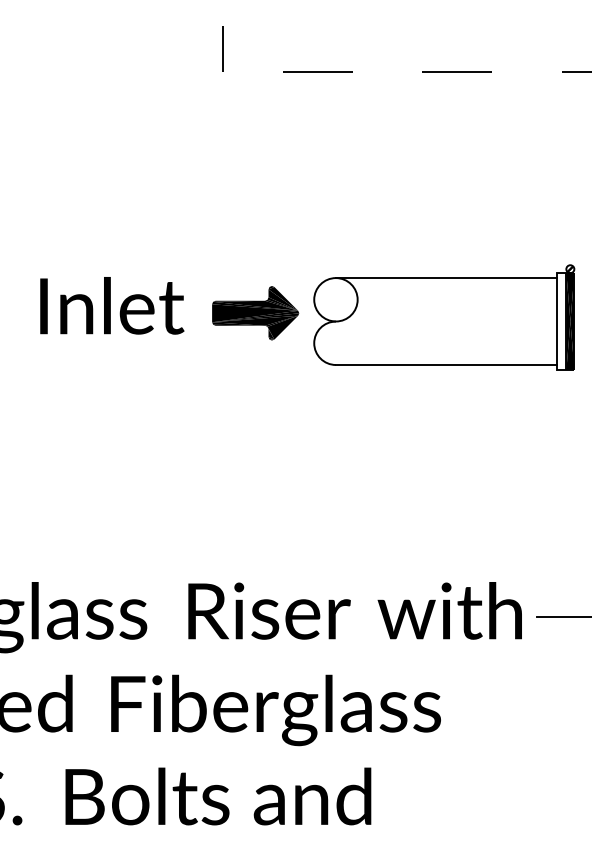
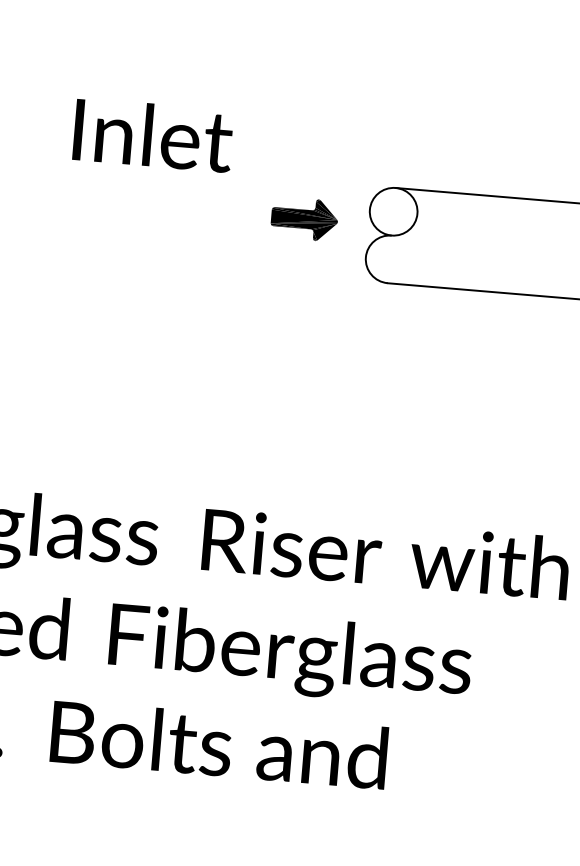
text: (112, 305) -> (153, 135), moved
part: (255, 313) -> (304, 219), size x0.7

